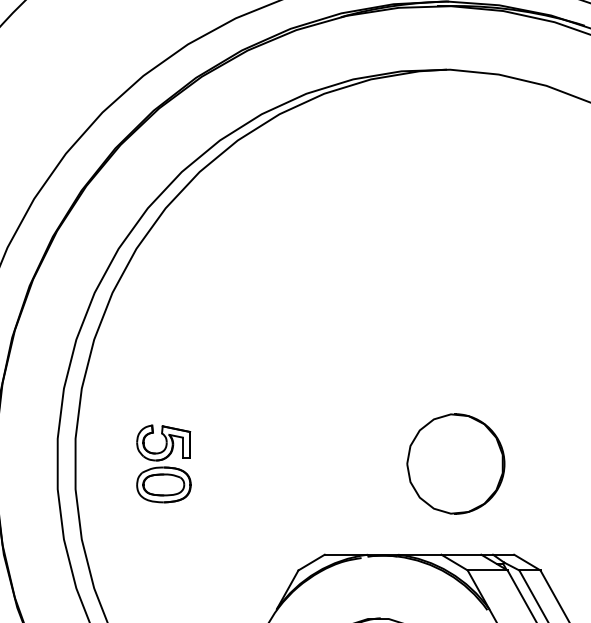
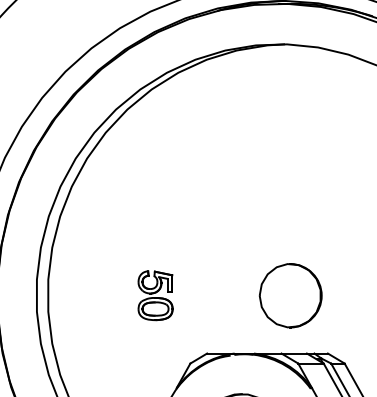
part: (163, 463) -> (155, 295), moved

